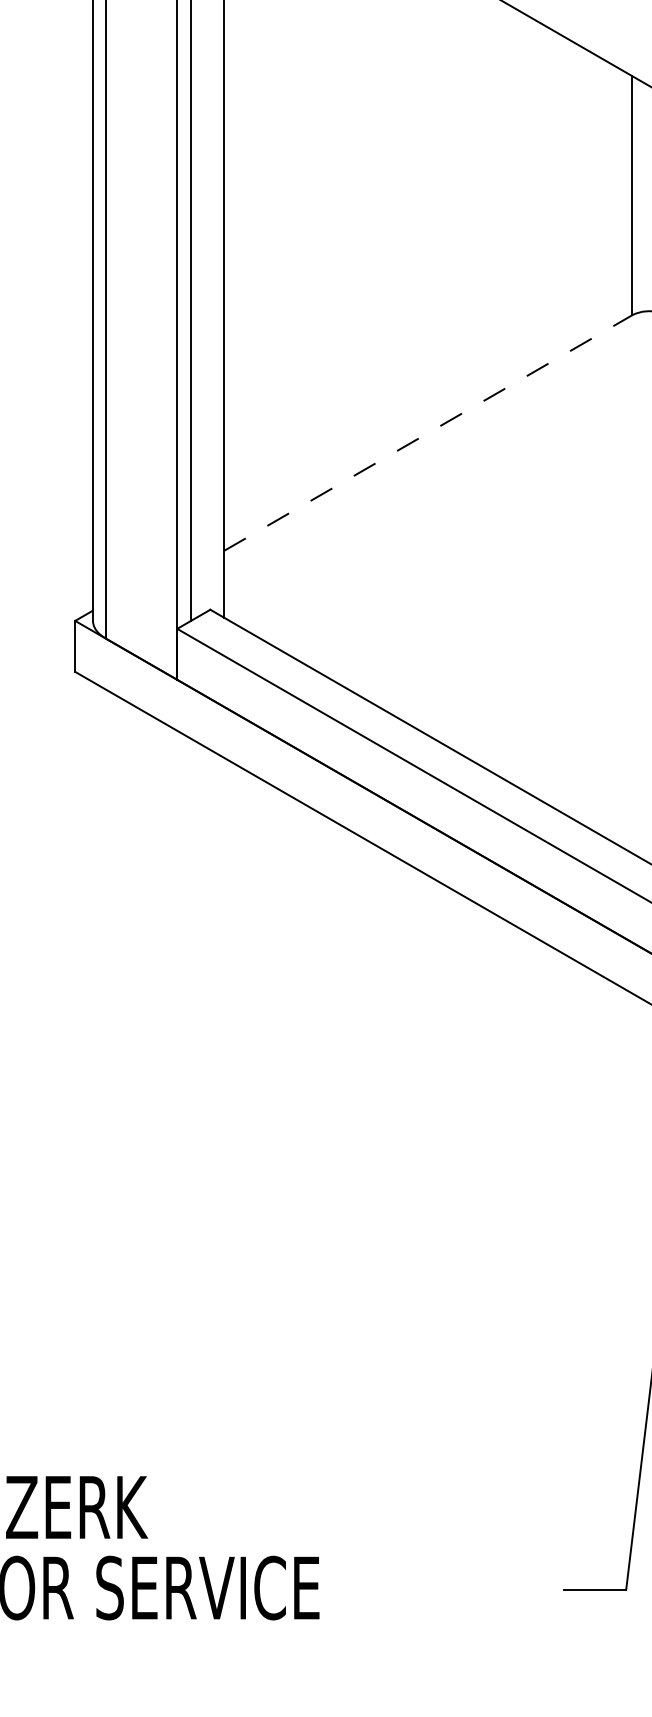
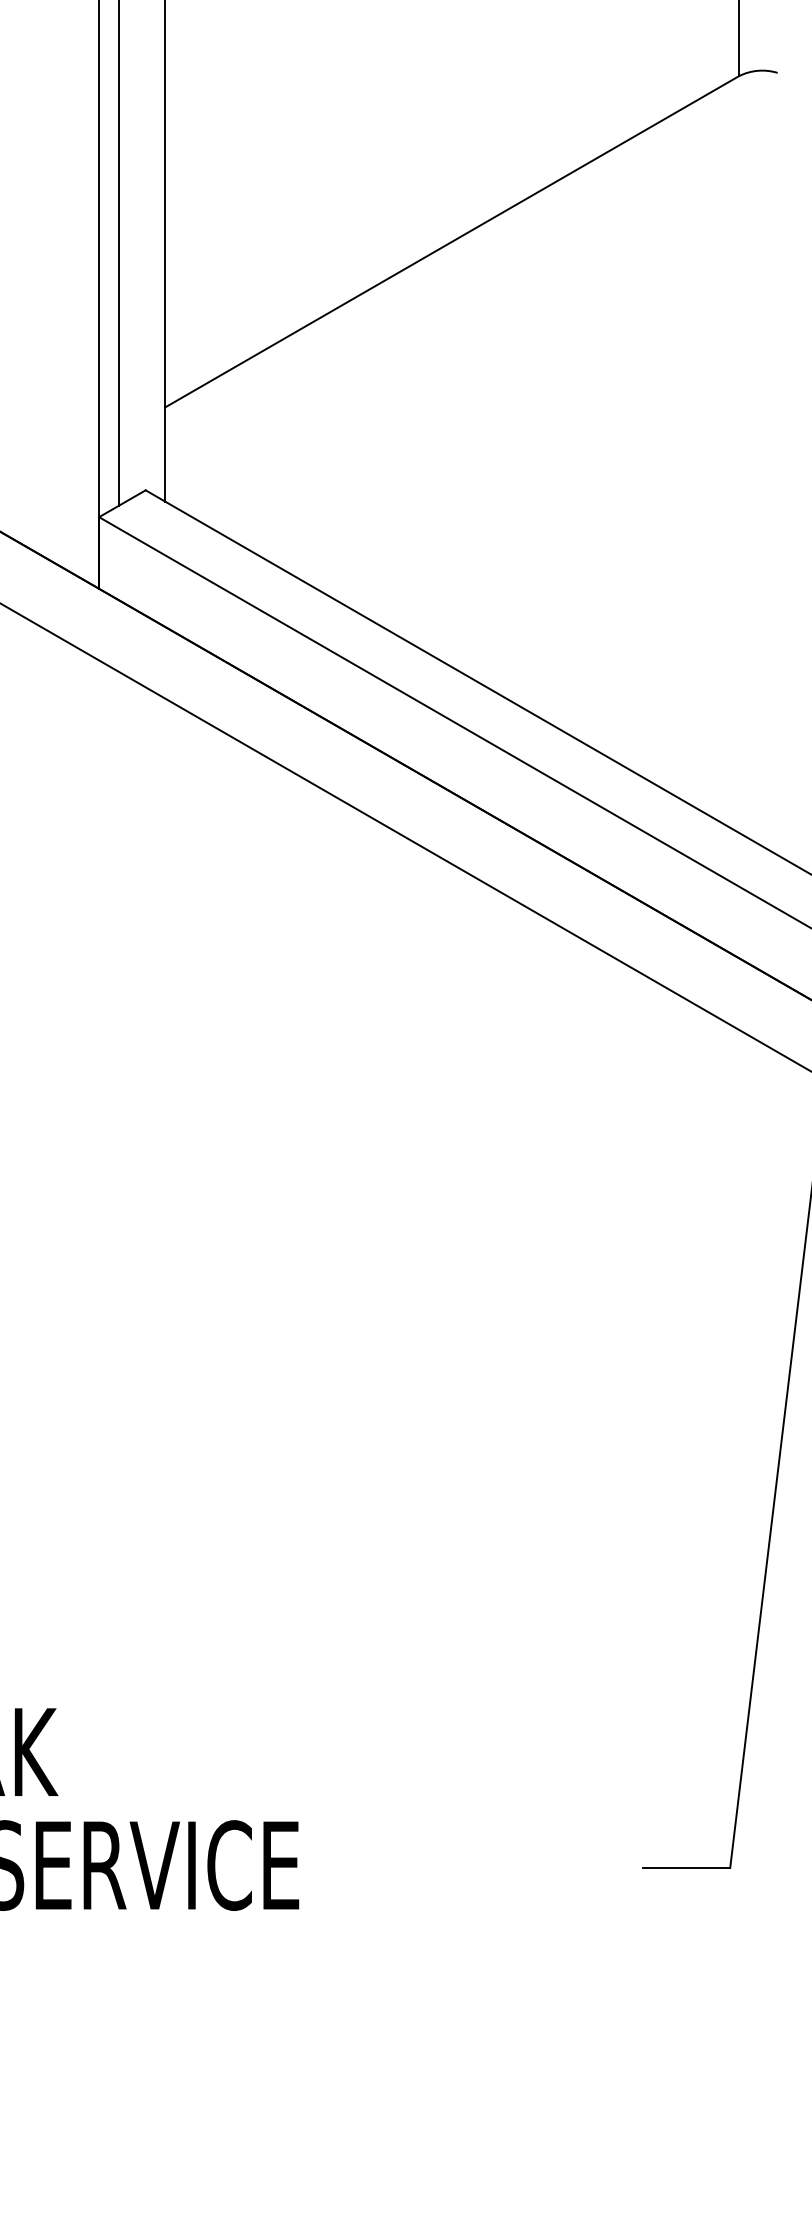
line: (428, 433) -> (452, 242), dashed -> solid

